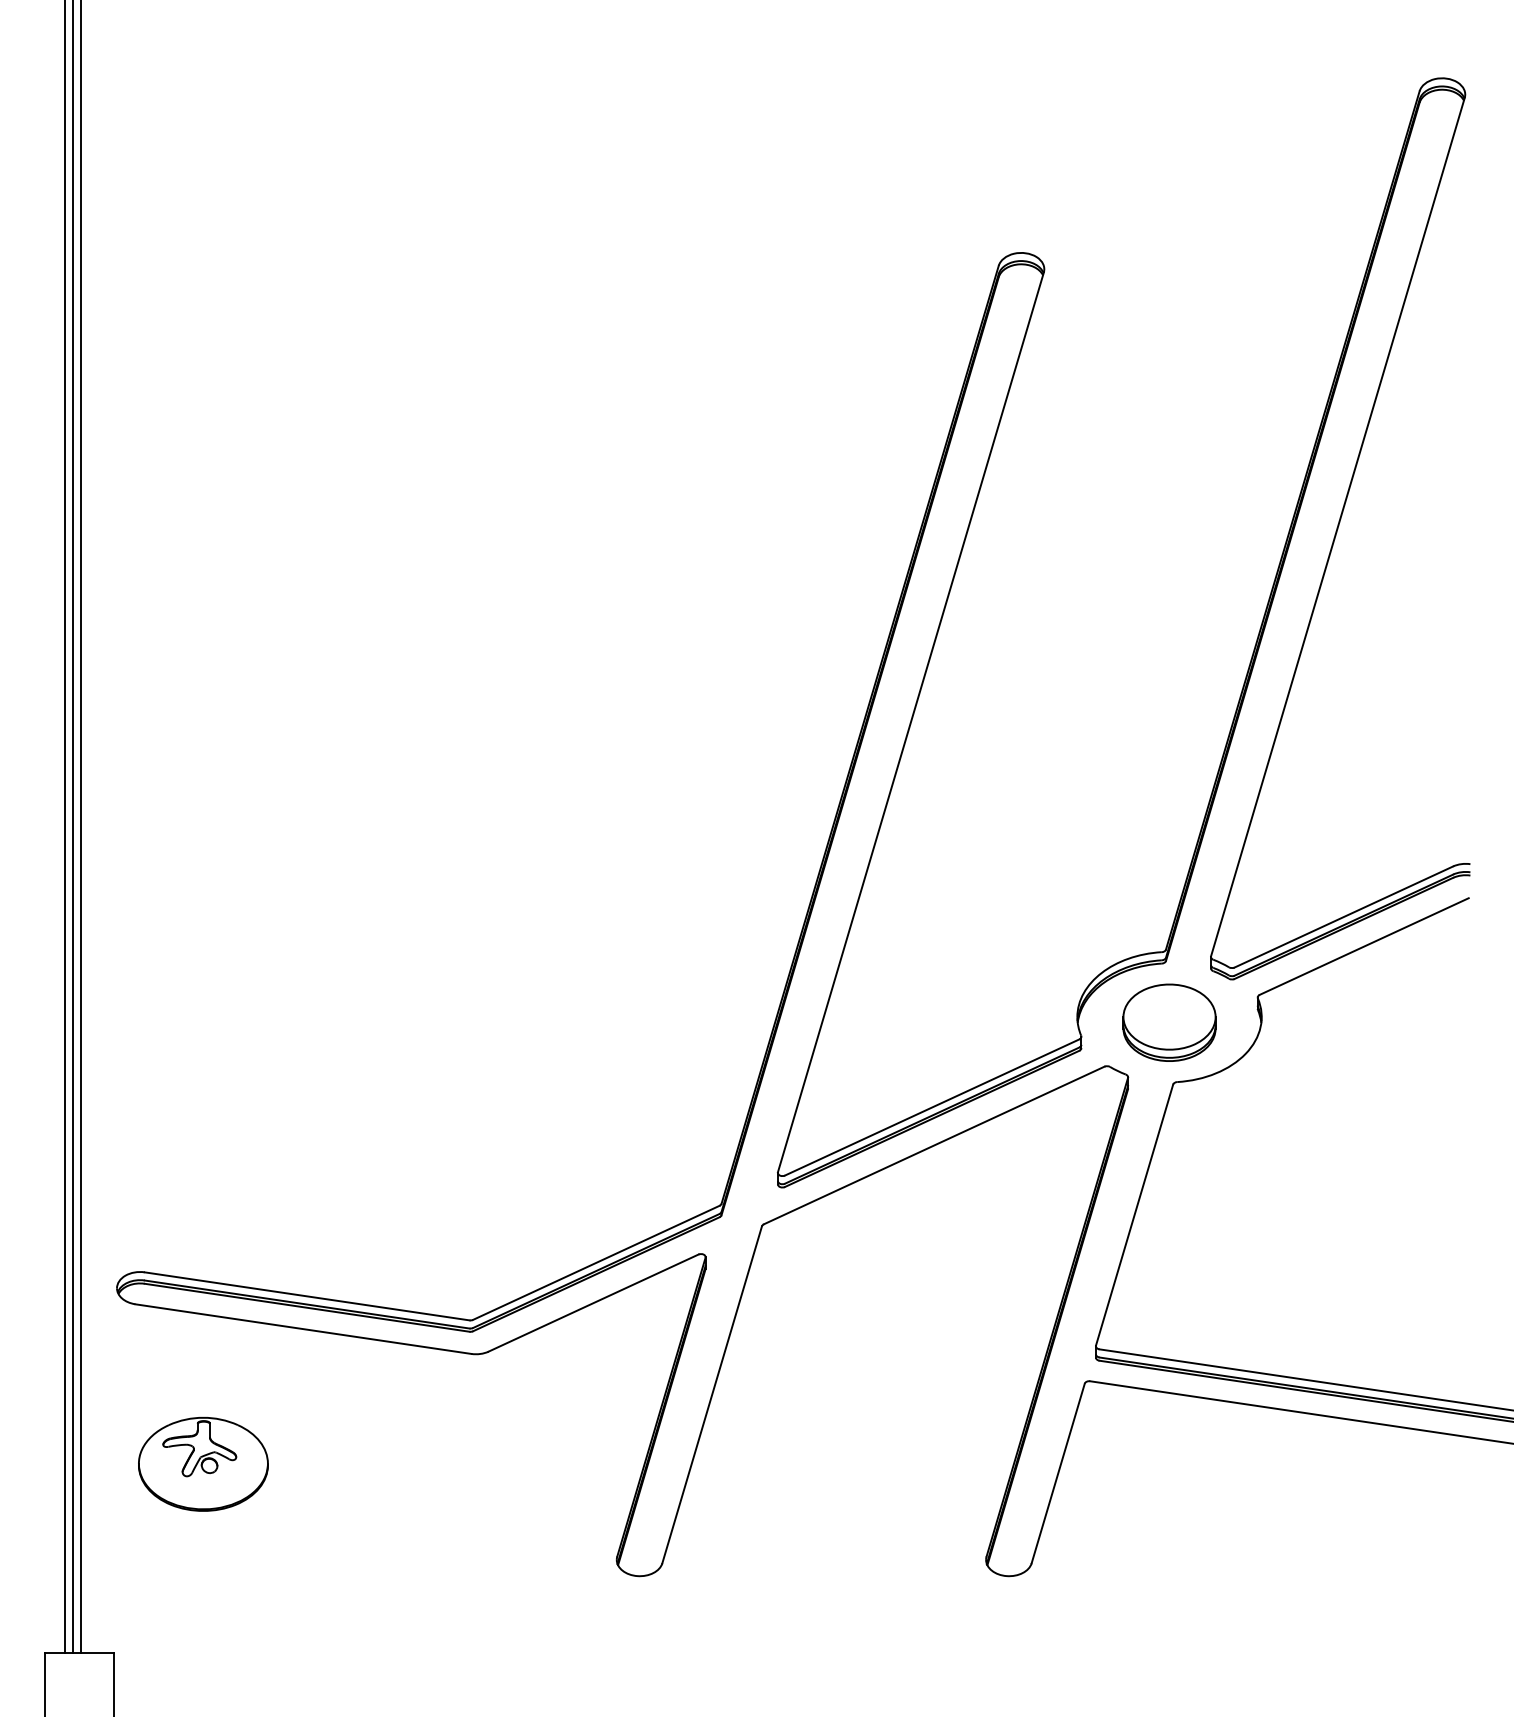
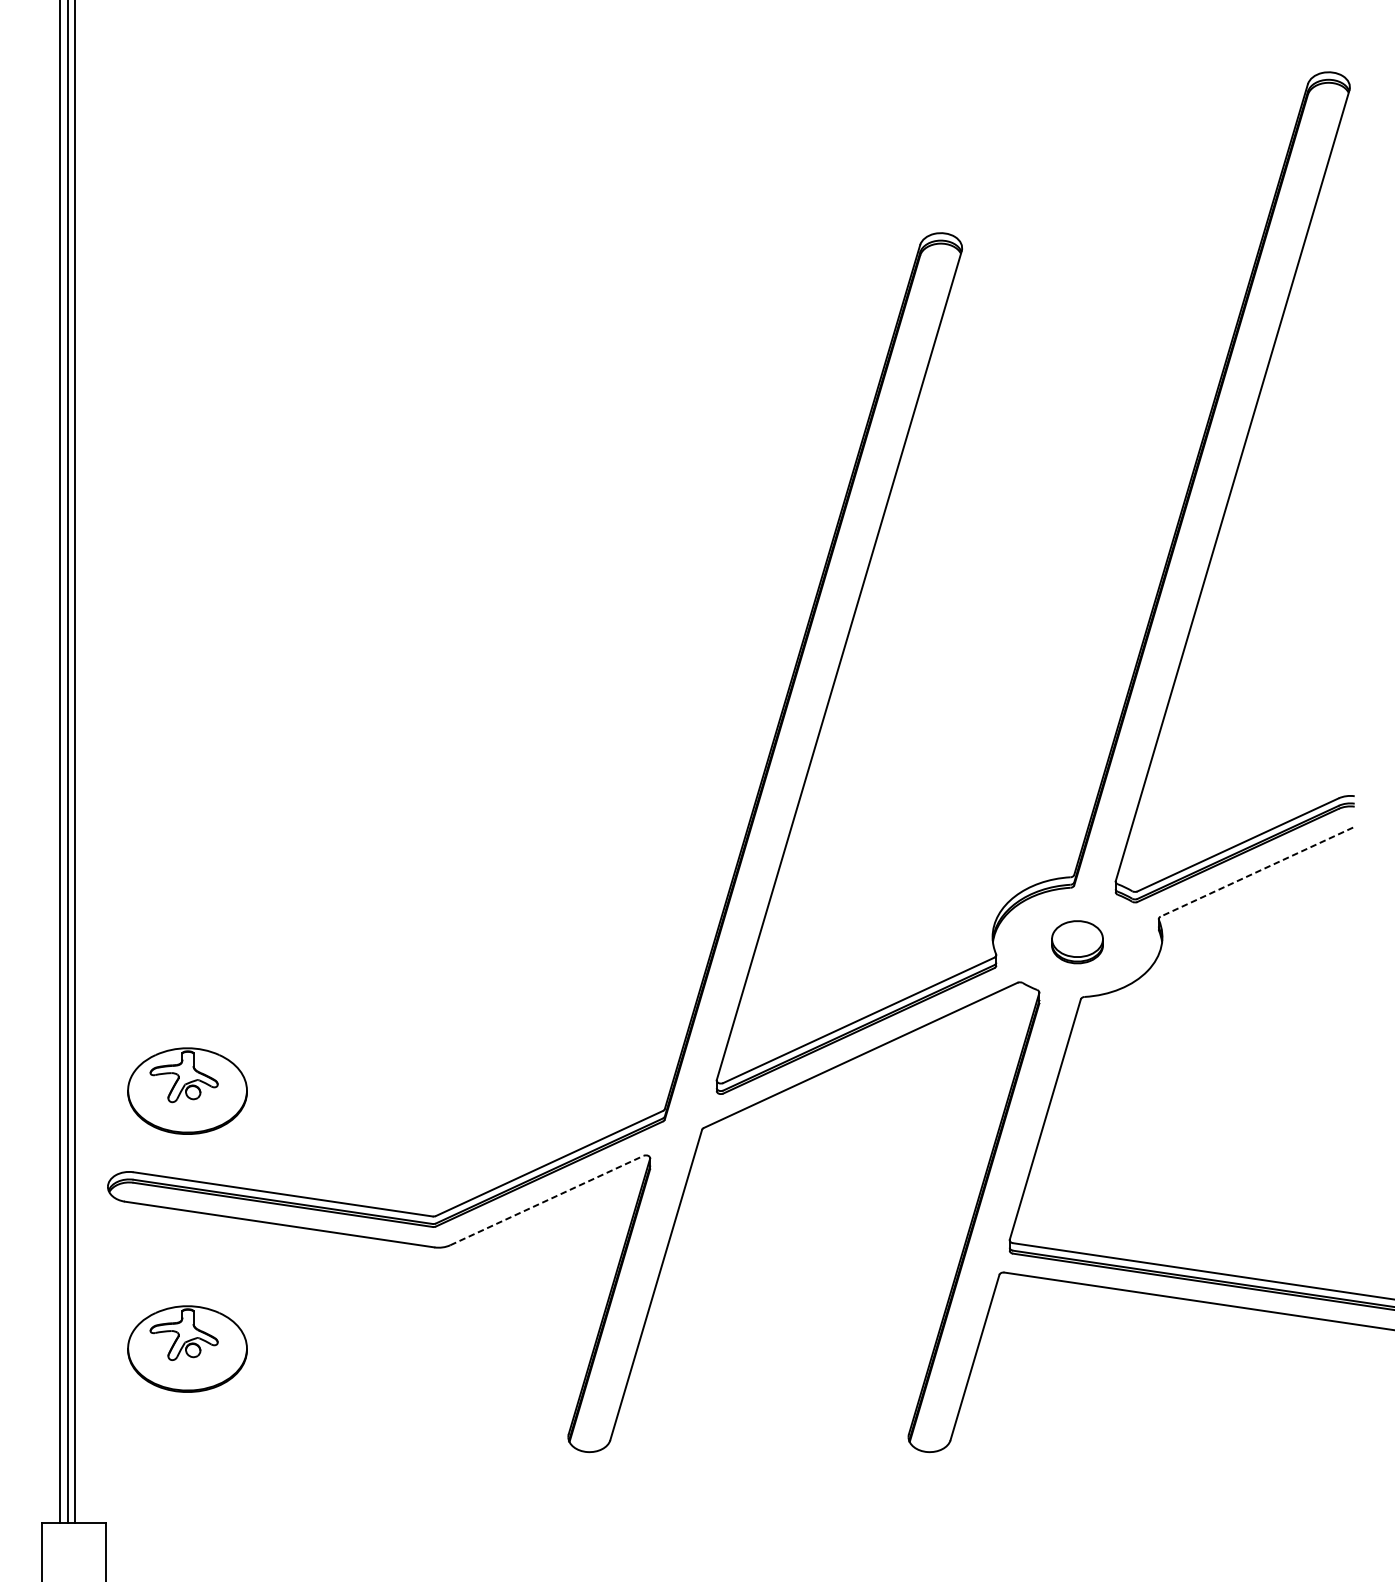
line: (1363, 946) -> (1256, 872), solid -> dashed
part: (1169, 1022) -> (1077, 942), size x0.6
part: (203, 1184) -> (187, 1091), added
line: (593, 1303) -> (546, 1200), solid -> dashed

